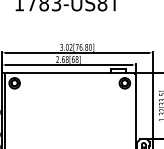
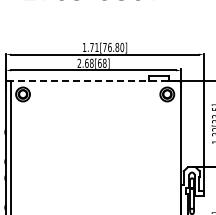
text: (66, 47) -> (90, 47), 3.02[76.80] -> 1.71[76.80]
line: (69, 72) -> (94, 80), solid -> dashed

